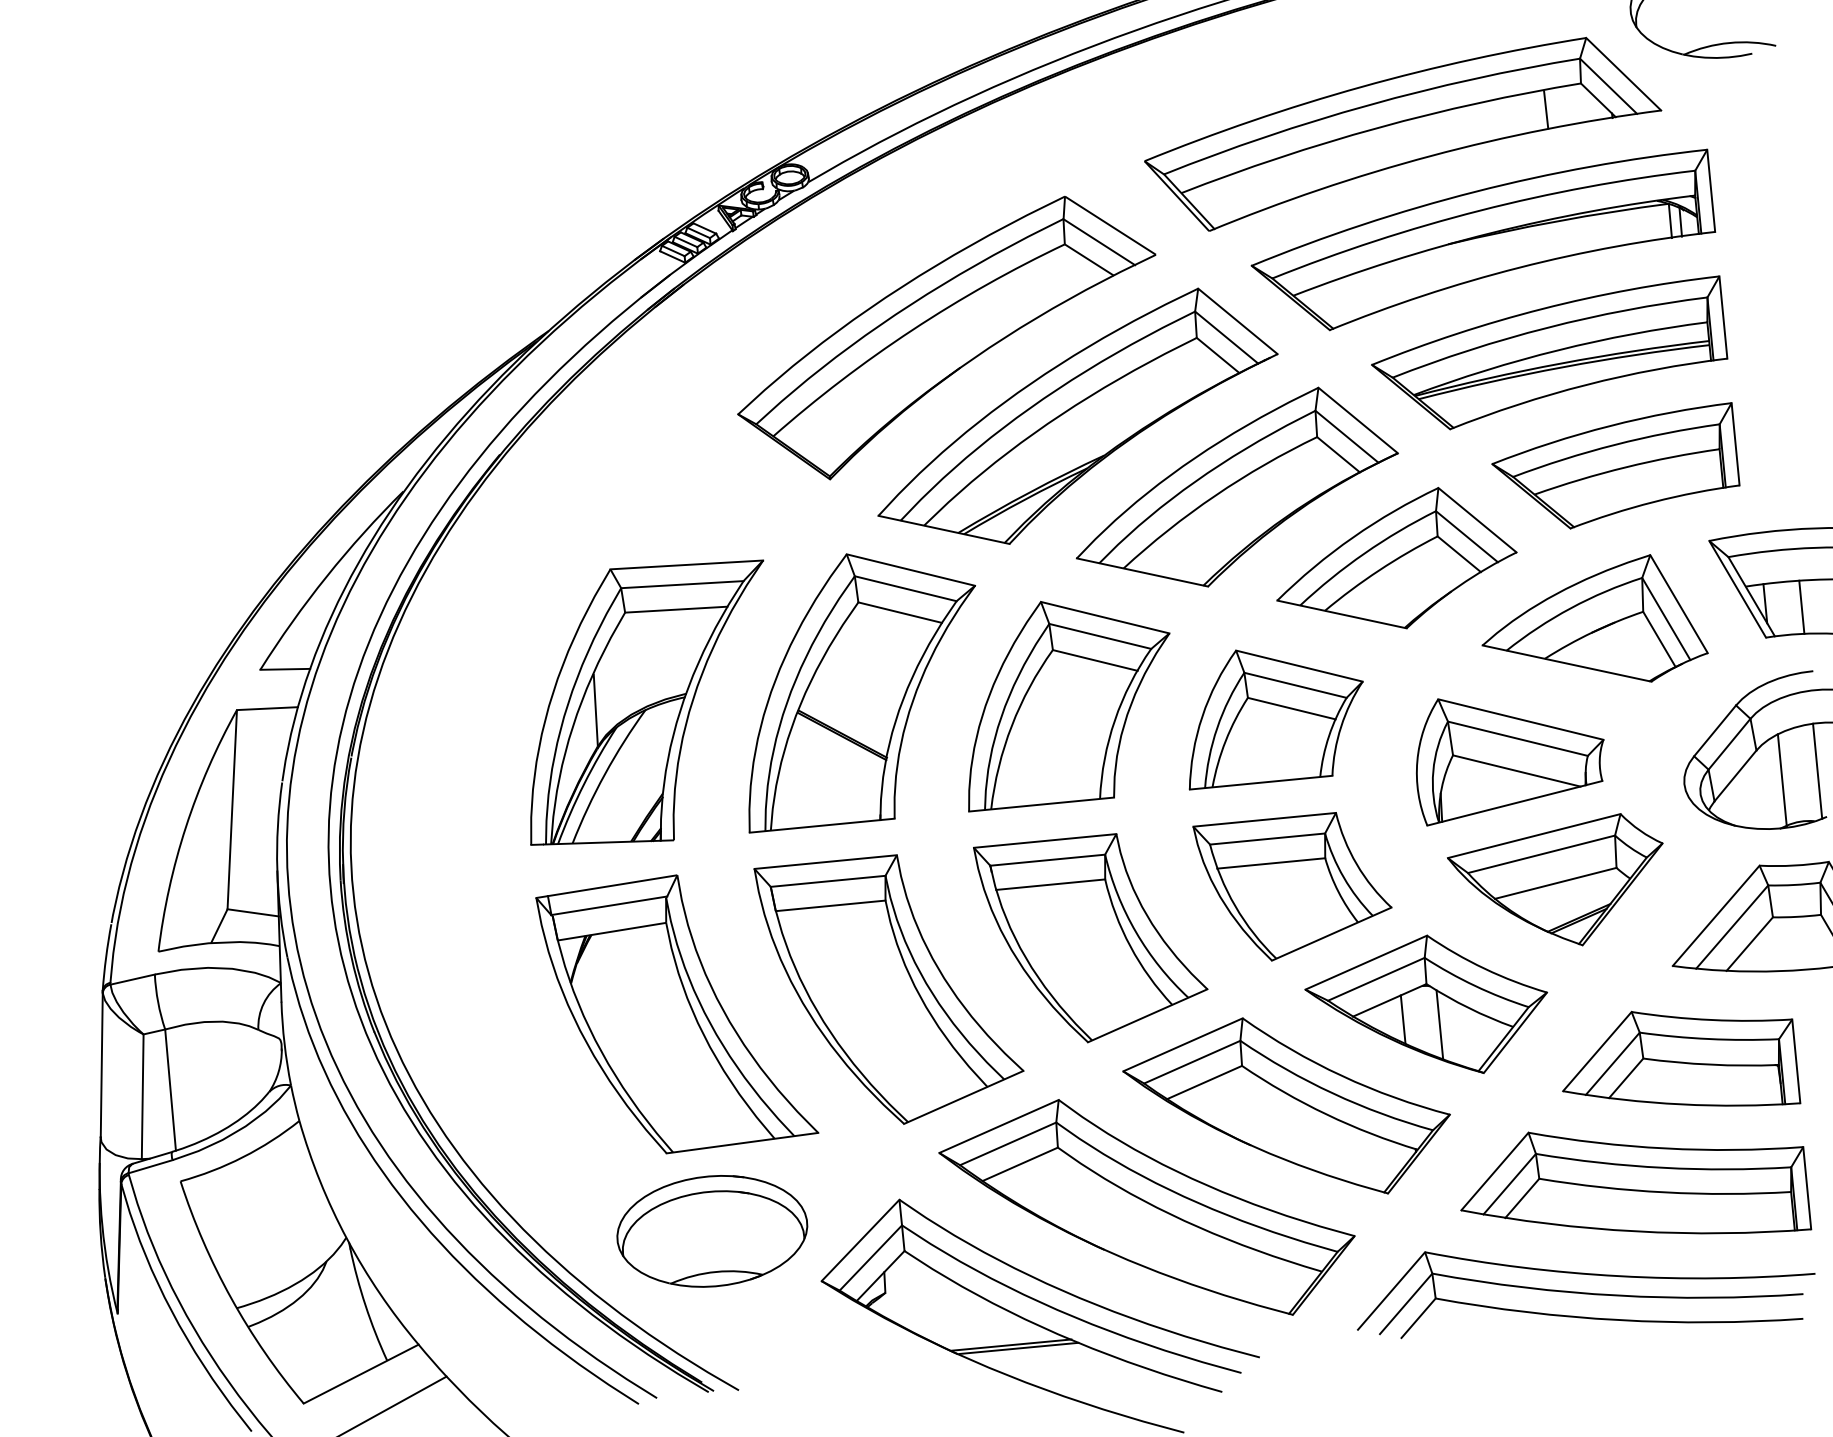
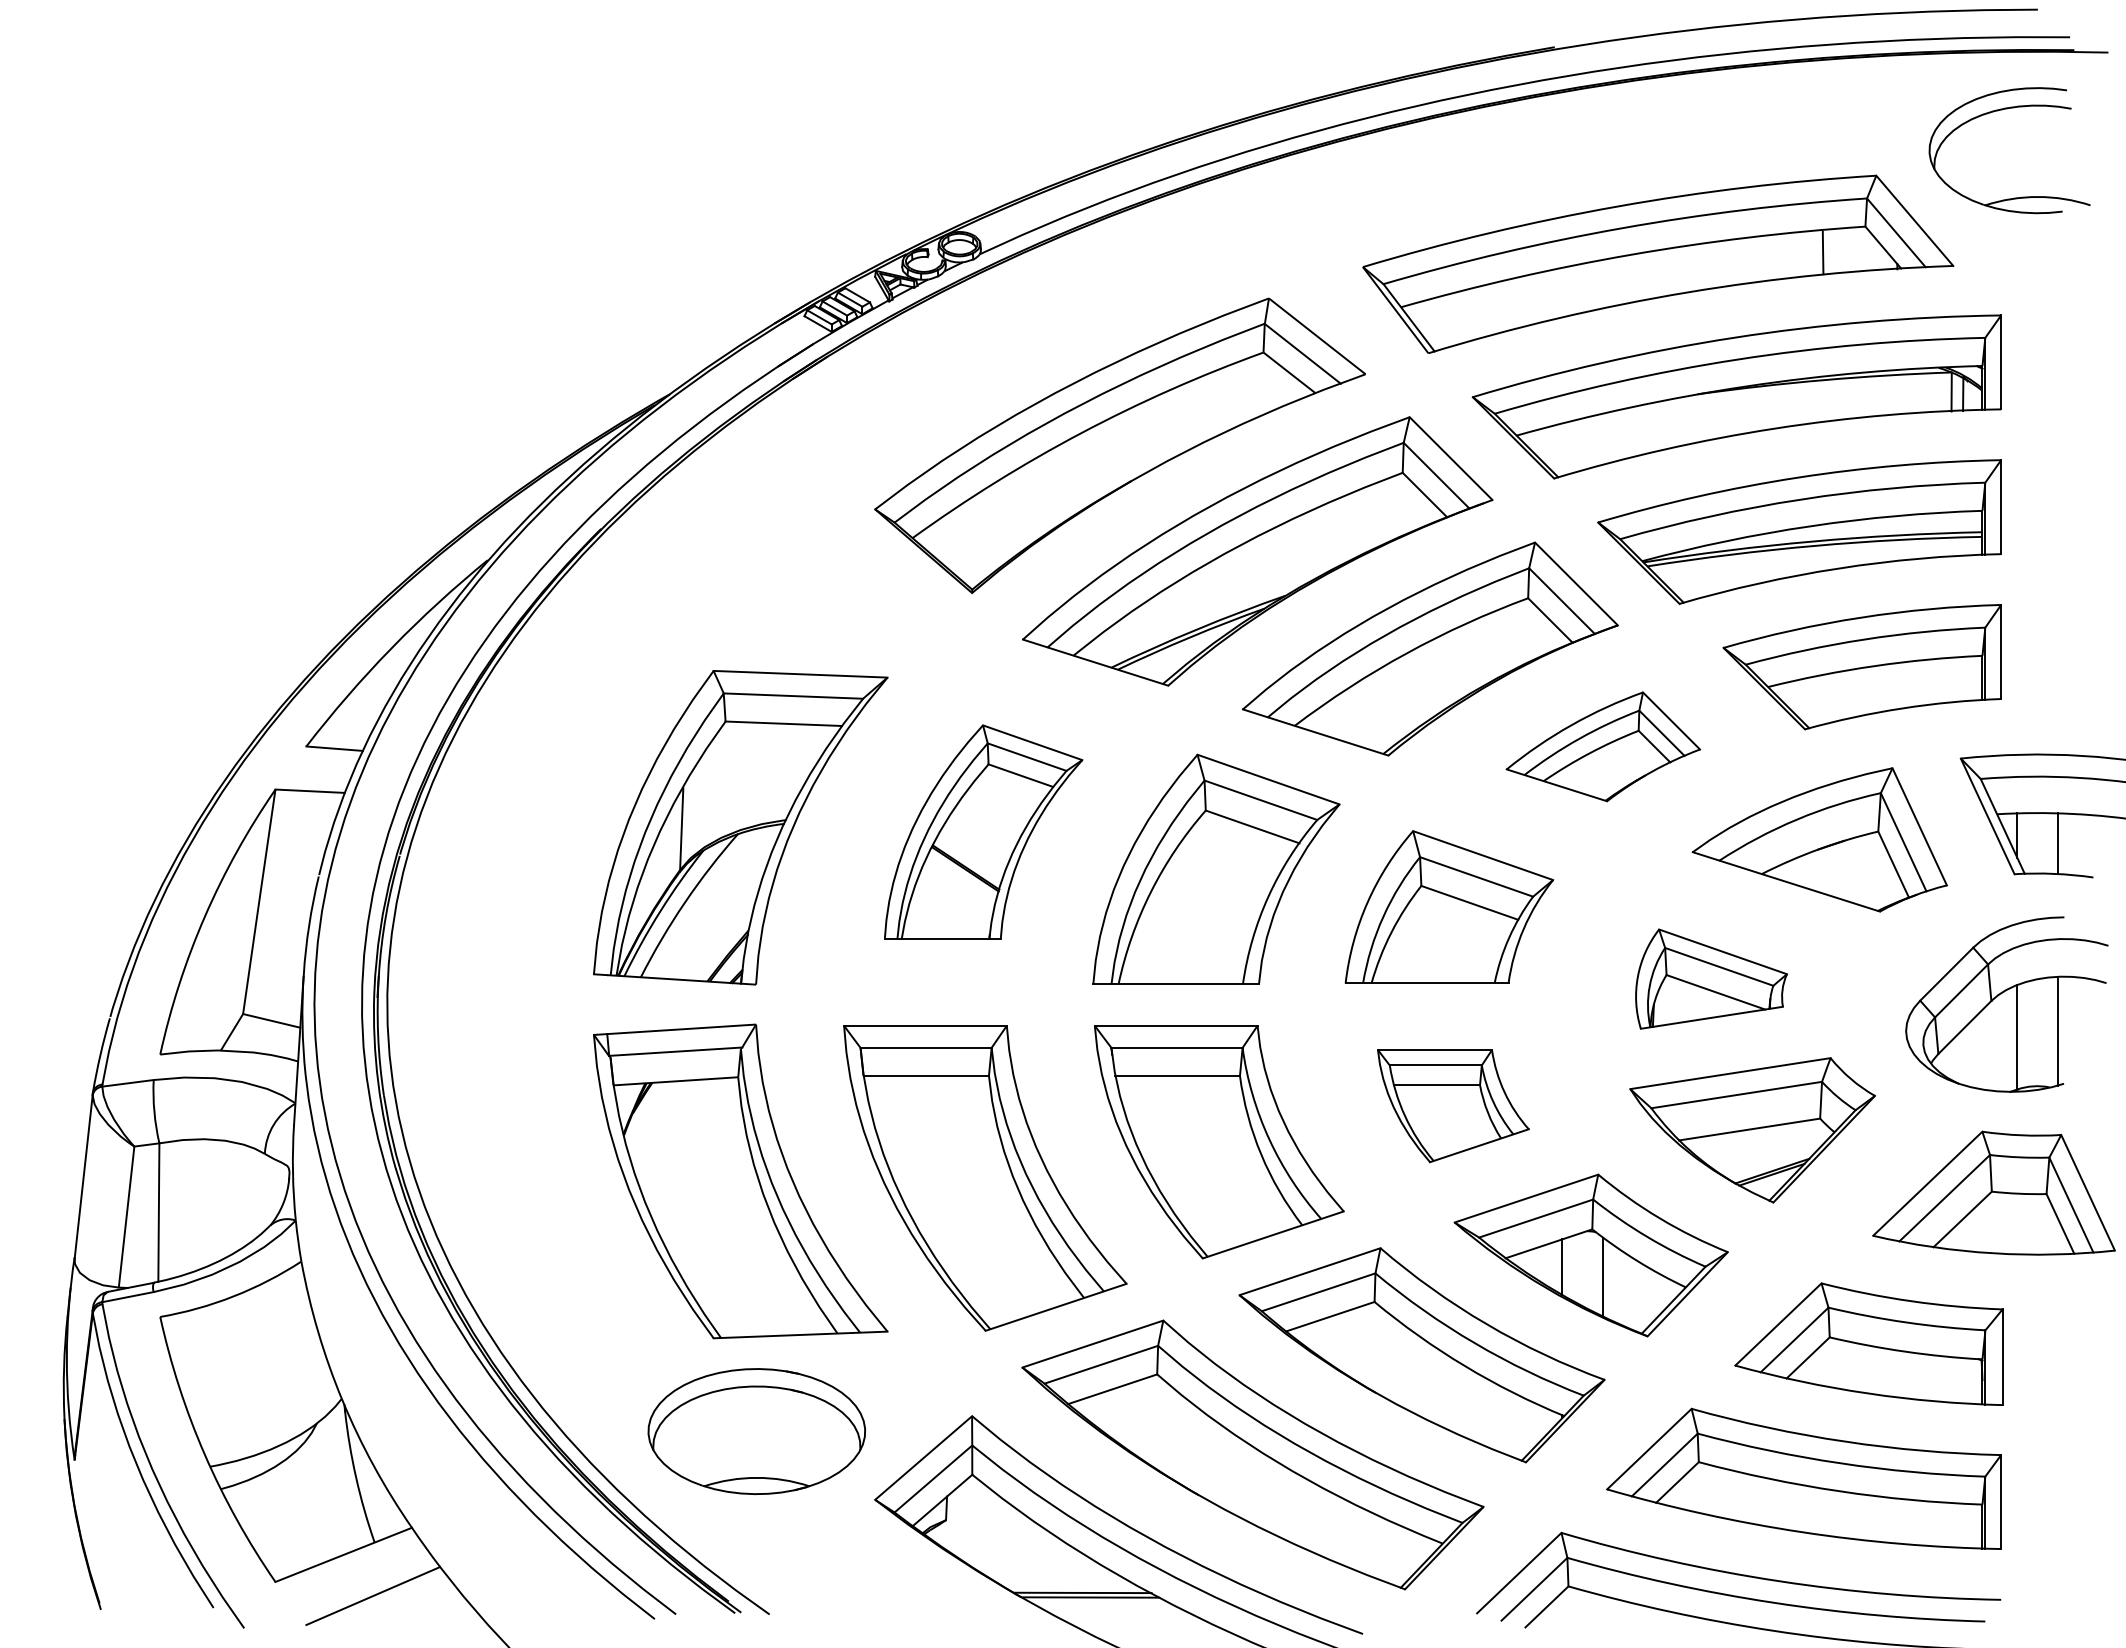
part: (1395, 560) -> (1603, 746), size x0.7
part: (860, 687) -> (983, 831), size x0.7
part: (1509, 754) -> (1711, 978), size x0.7
part: (1294, 888) -> (1453, 1106), size x0.7

